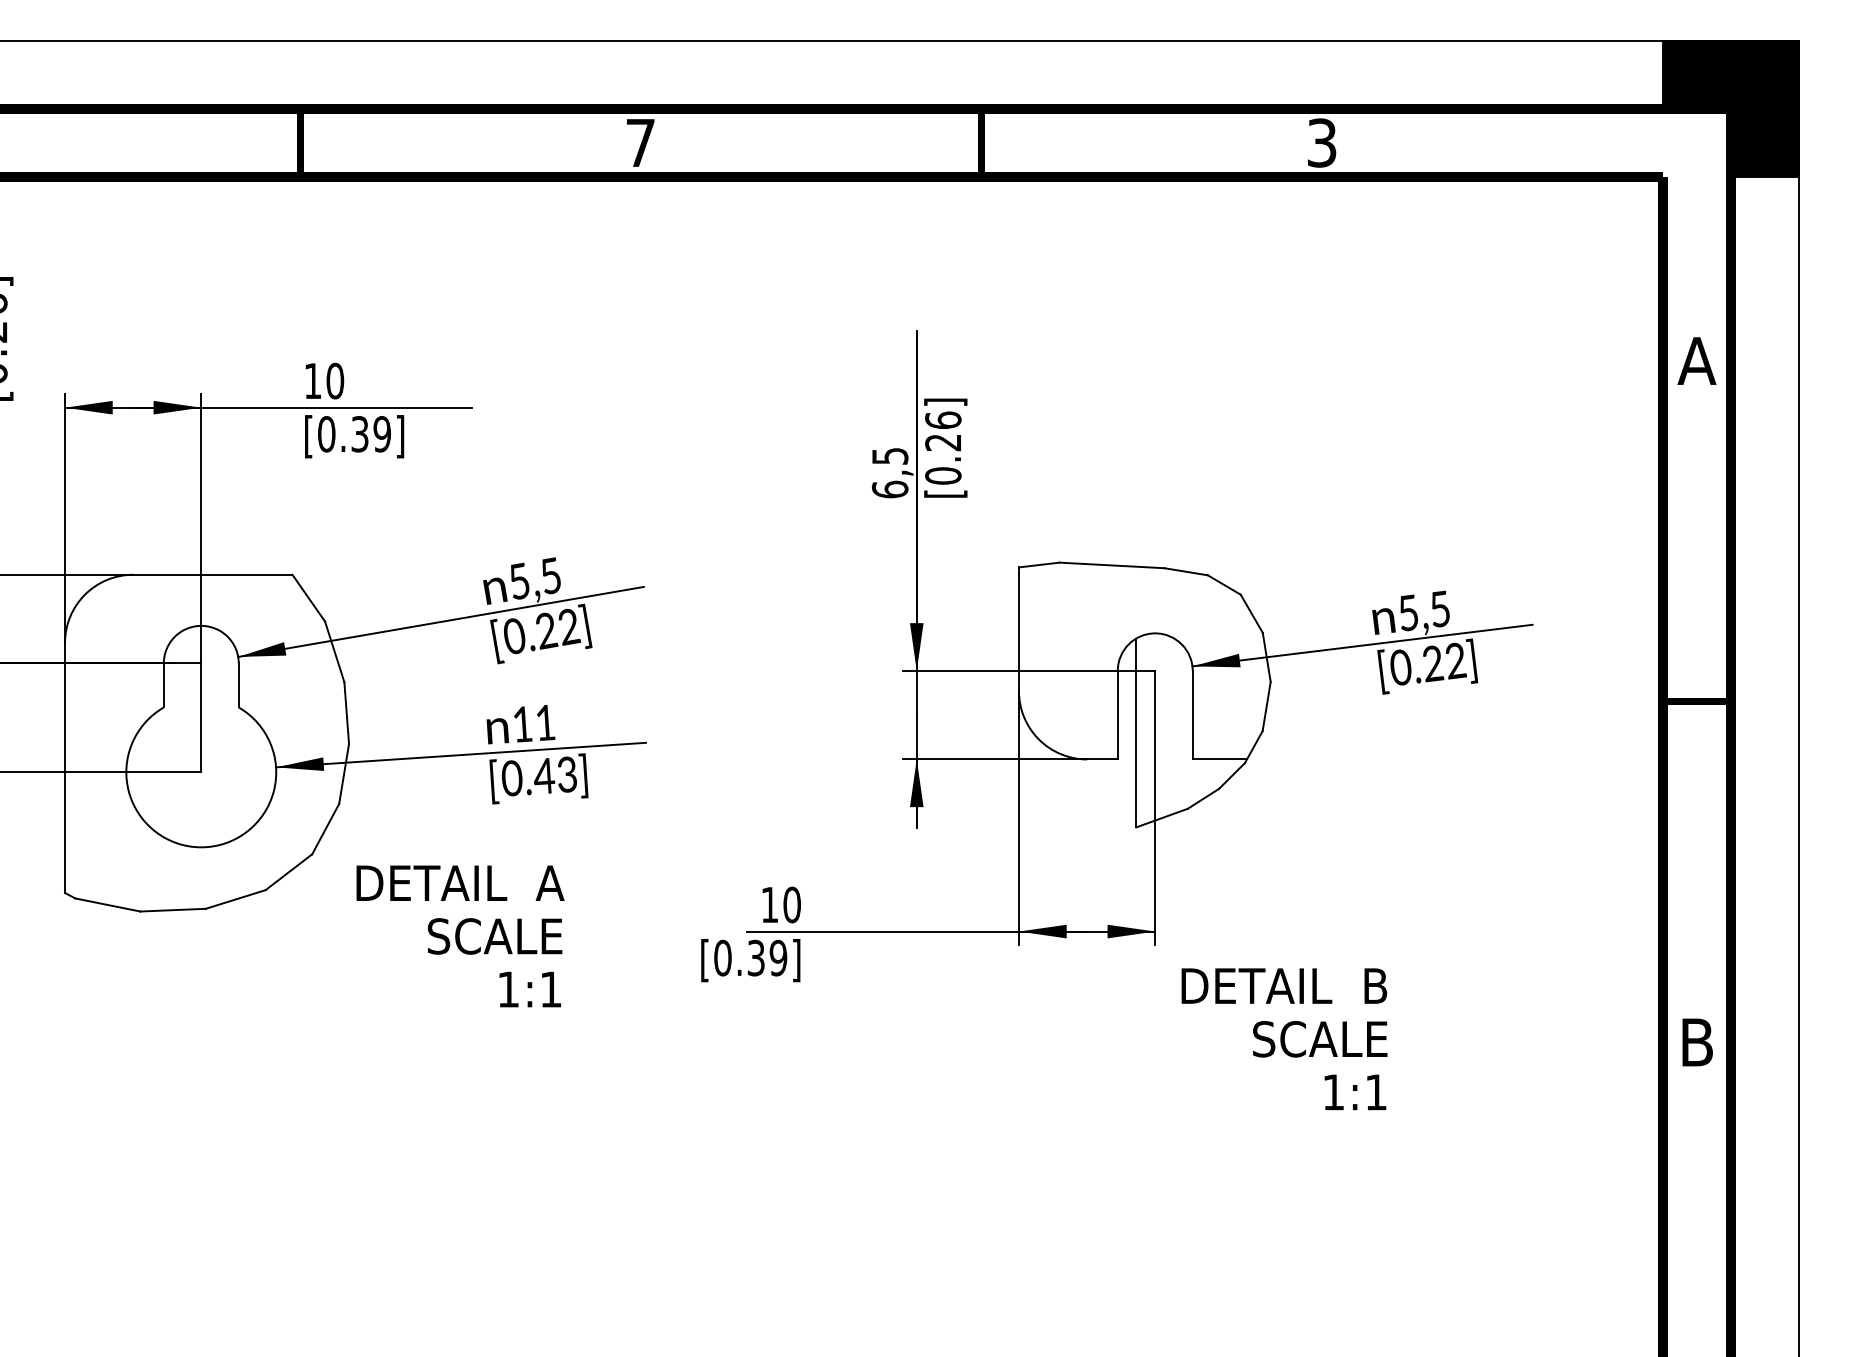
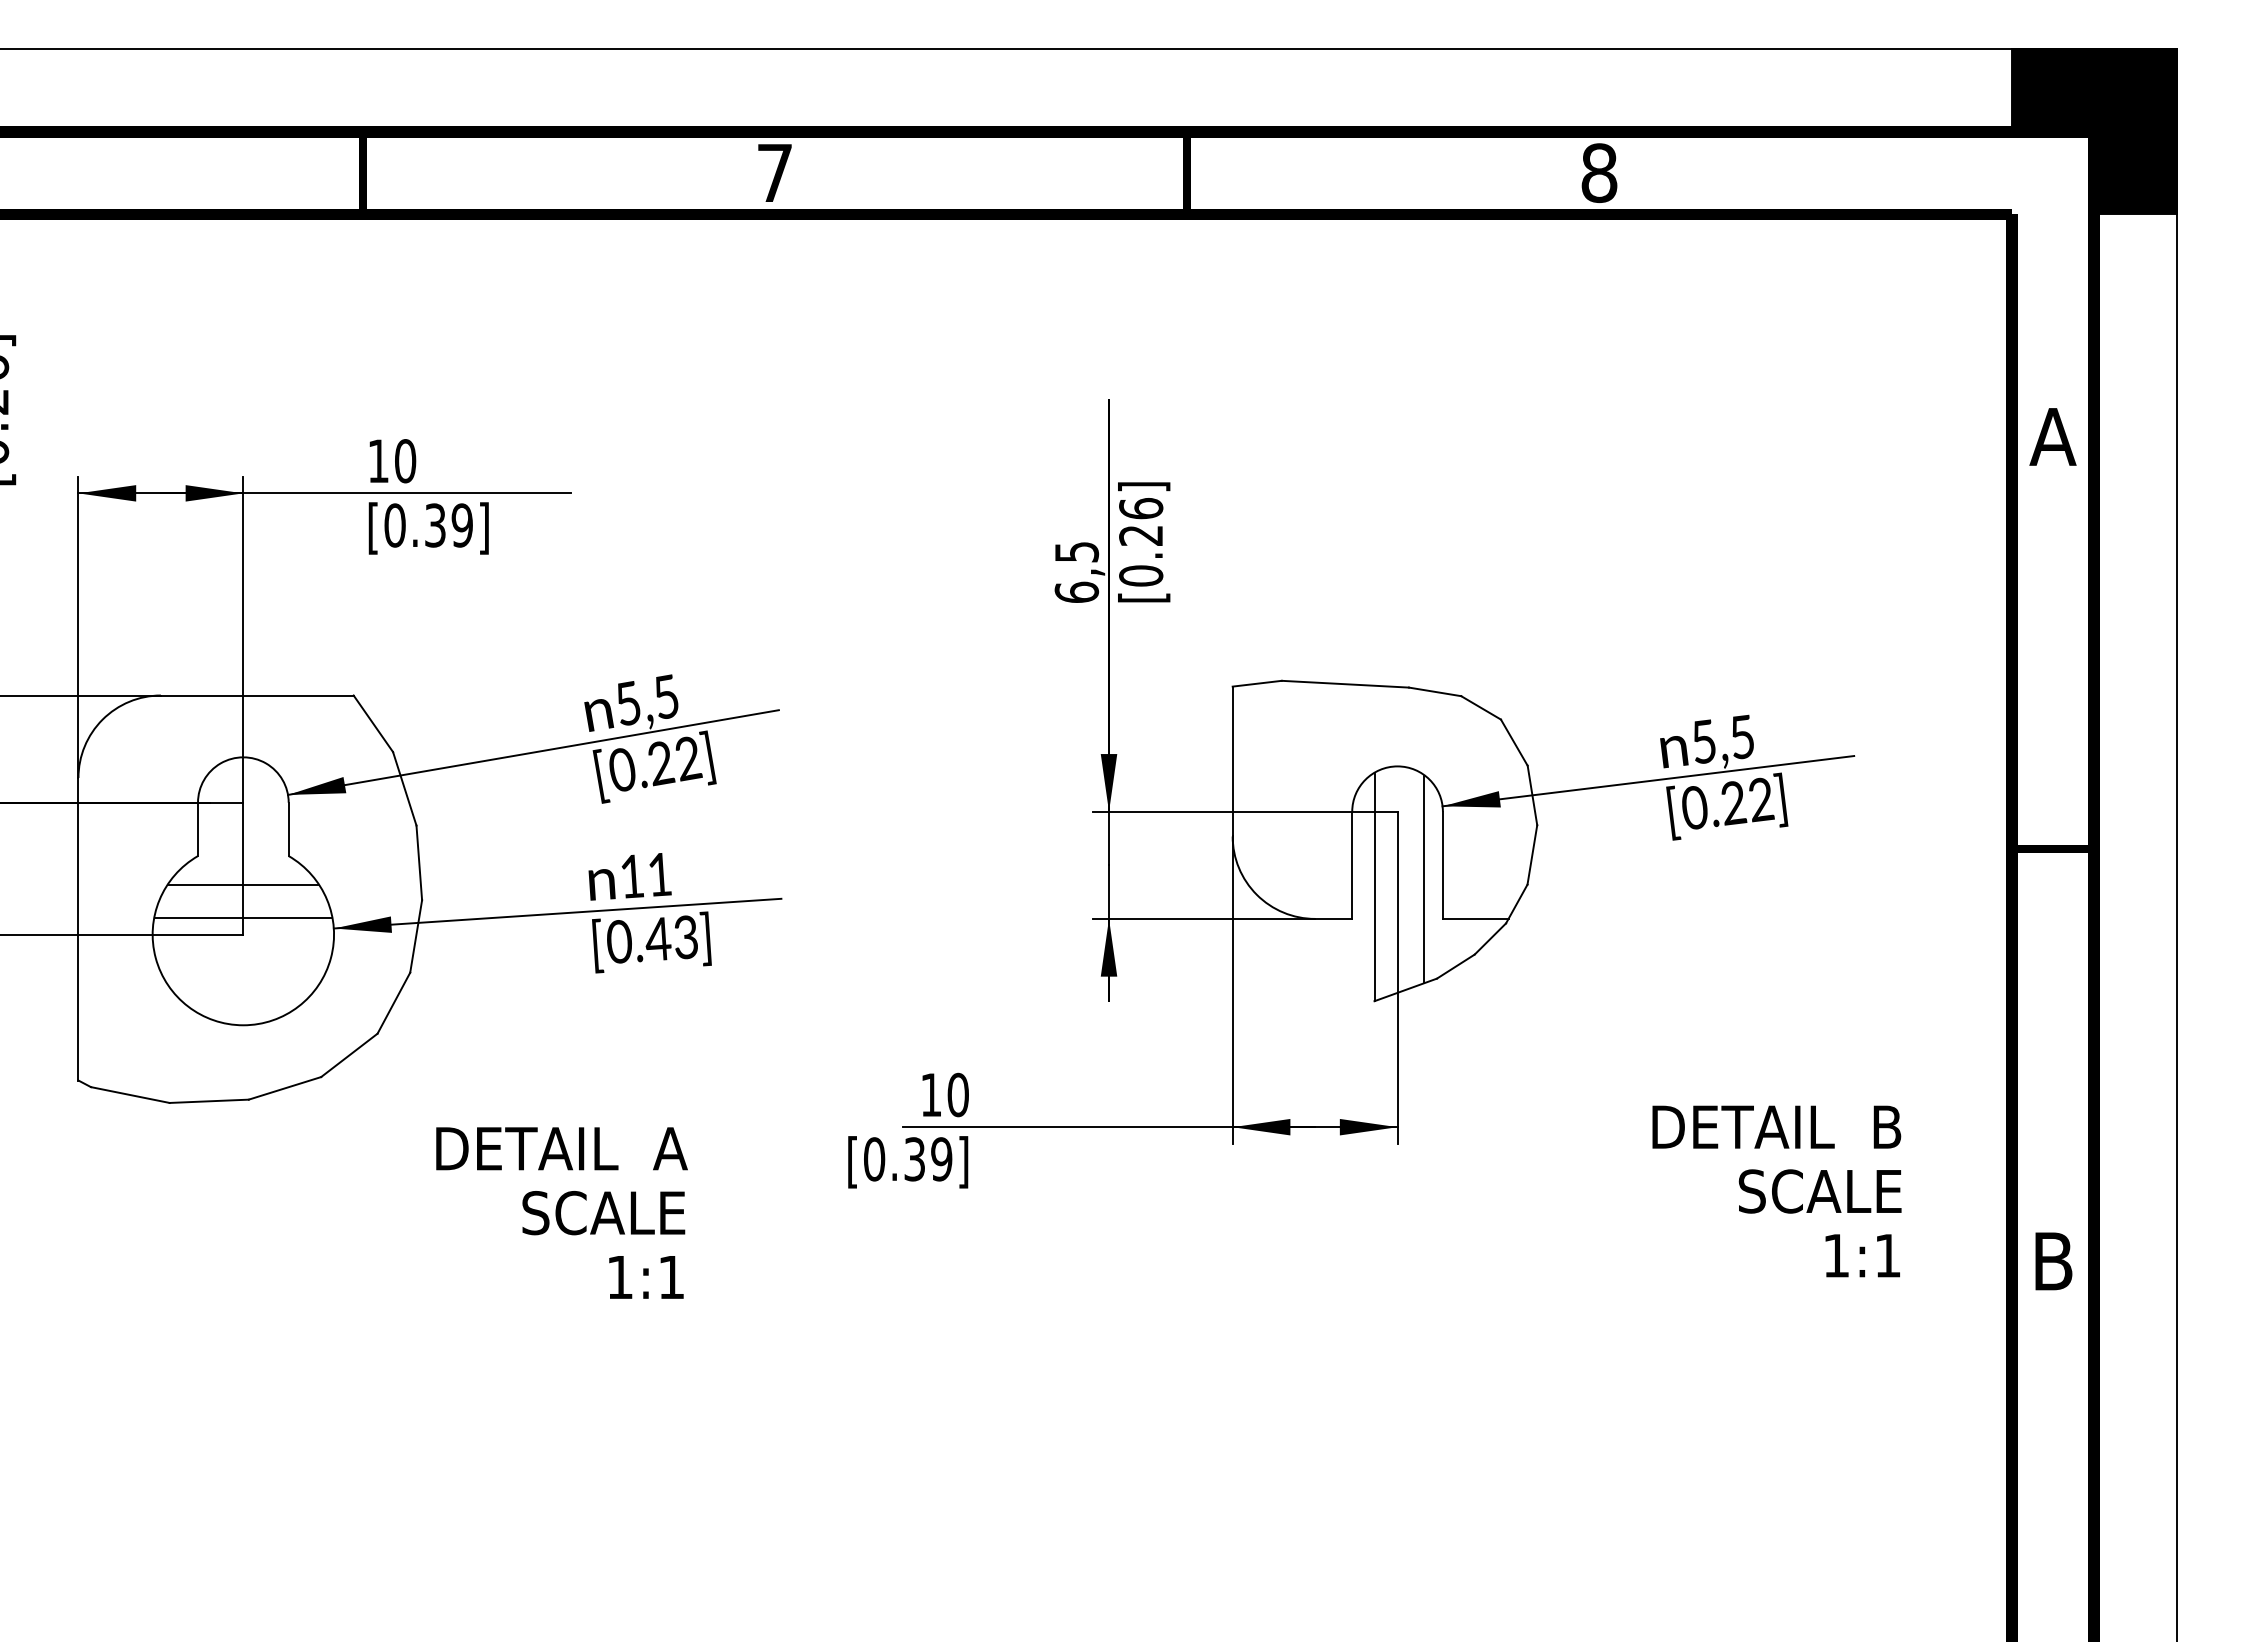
text: (1322, 143) -> (1599, 173), 3 -> 8
line: (1176, 726) -> (1423, 879), added
line: (201, 731) -> (243, 885), added
line: (201, 759) -> (243, 918), added
text: (460, 935) -> (561, 1212), moved
text: (1284, 1039) -> (1776, 1191), moved

